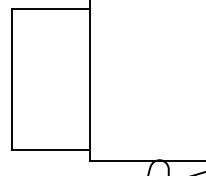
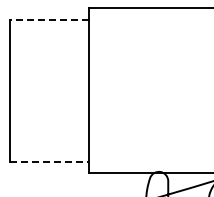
line: (50, 8) -> (49, 19), solid -> dashed
line: (50, 149) -> (49, 161), solid -> dashed

